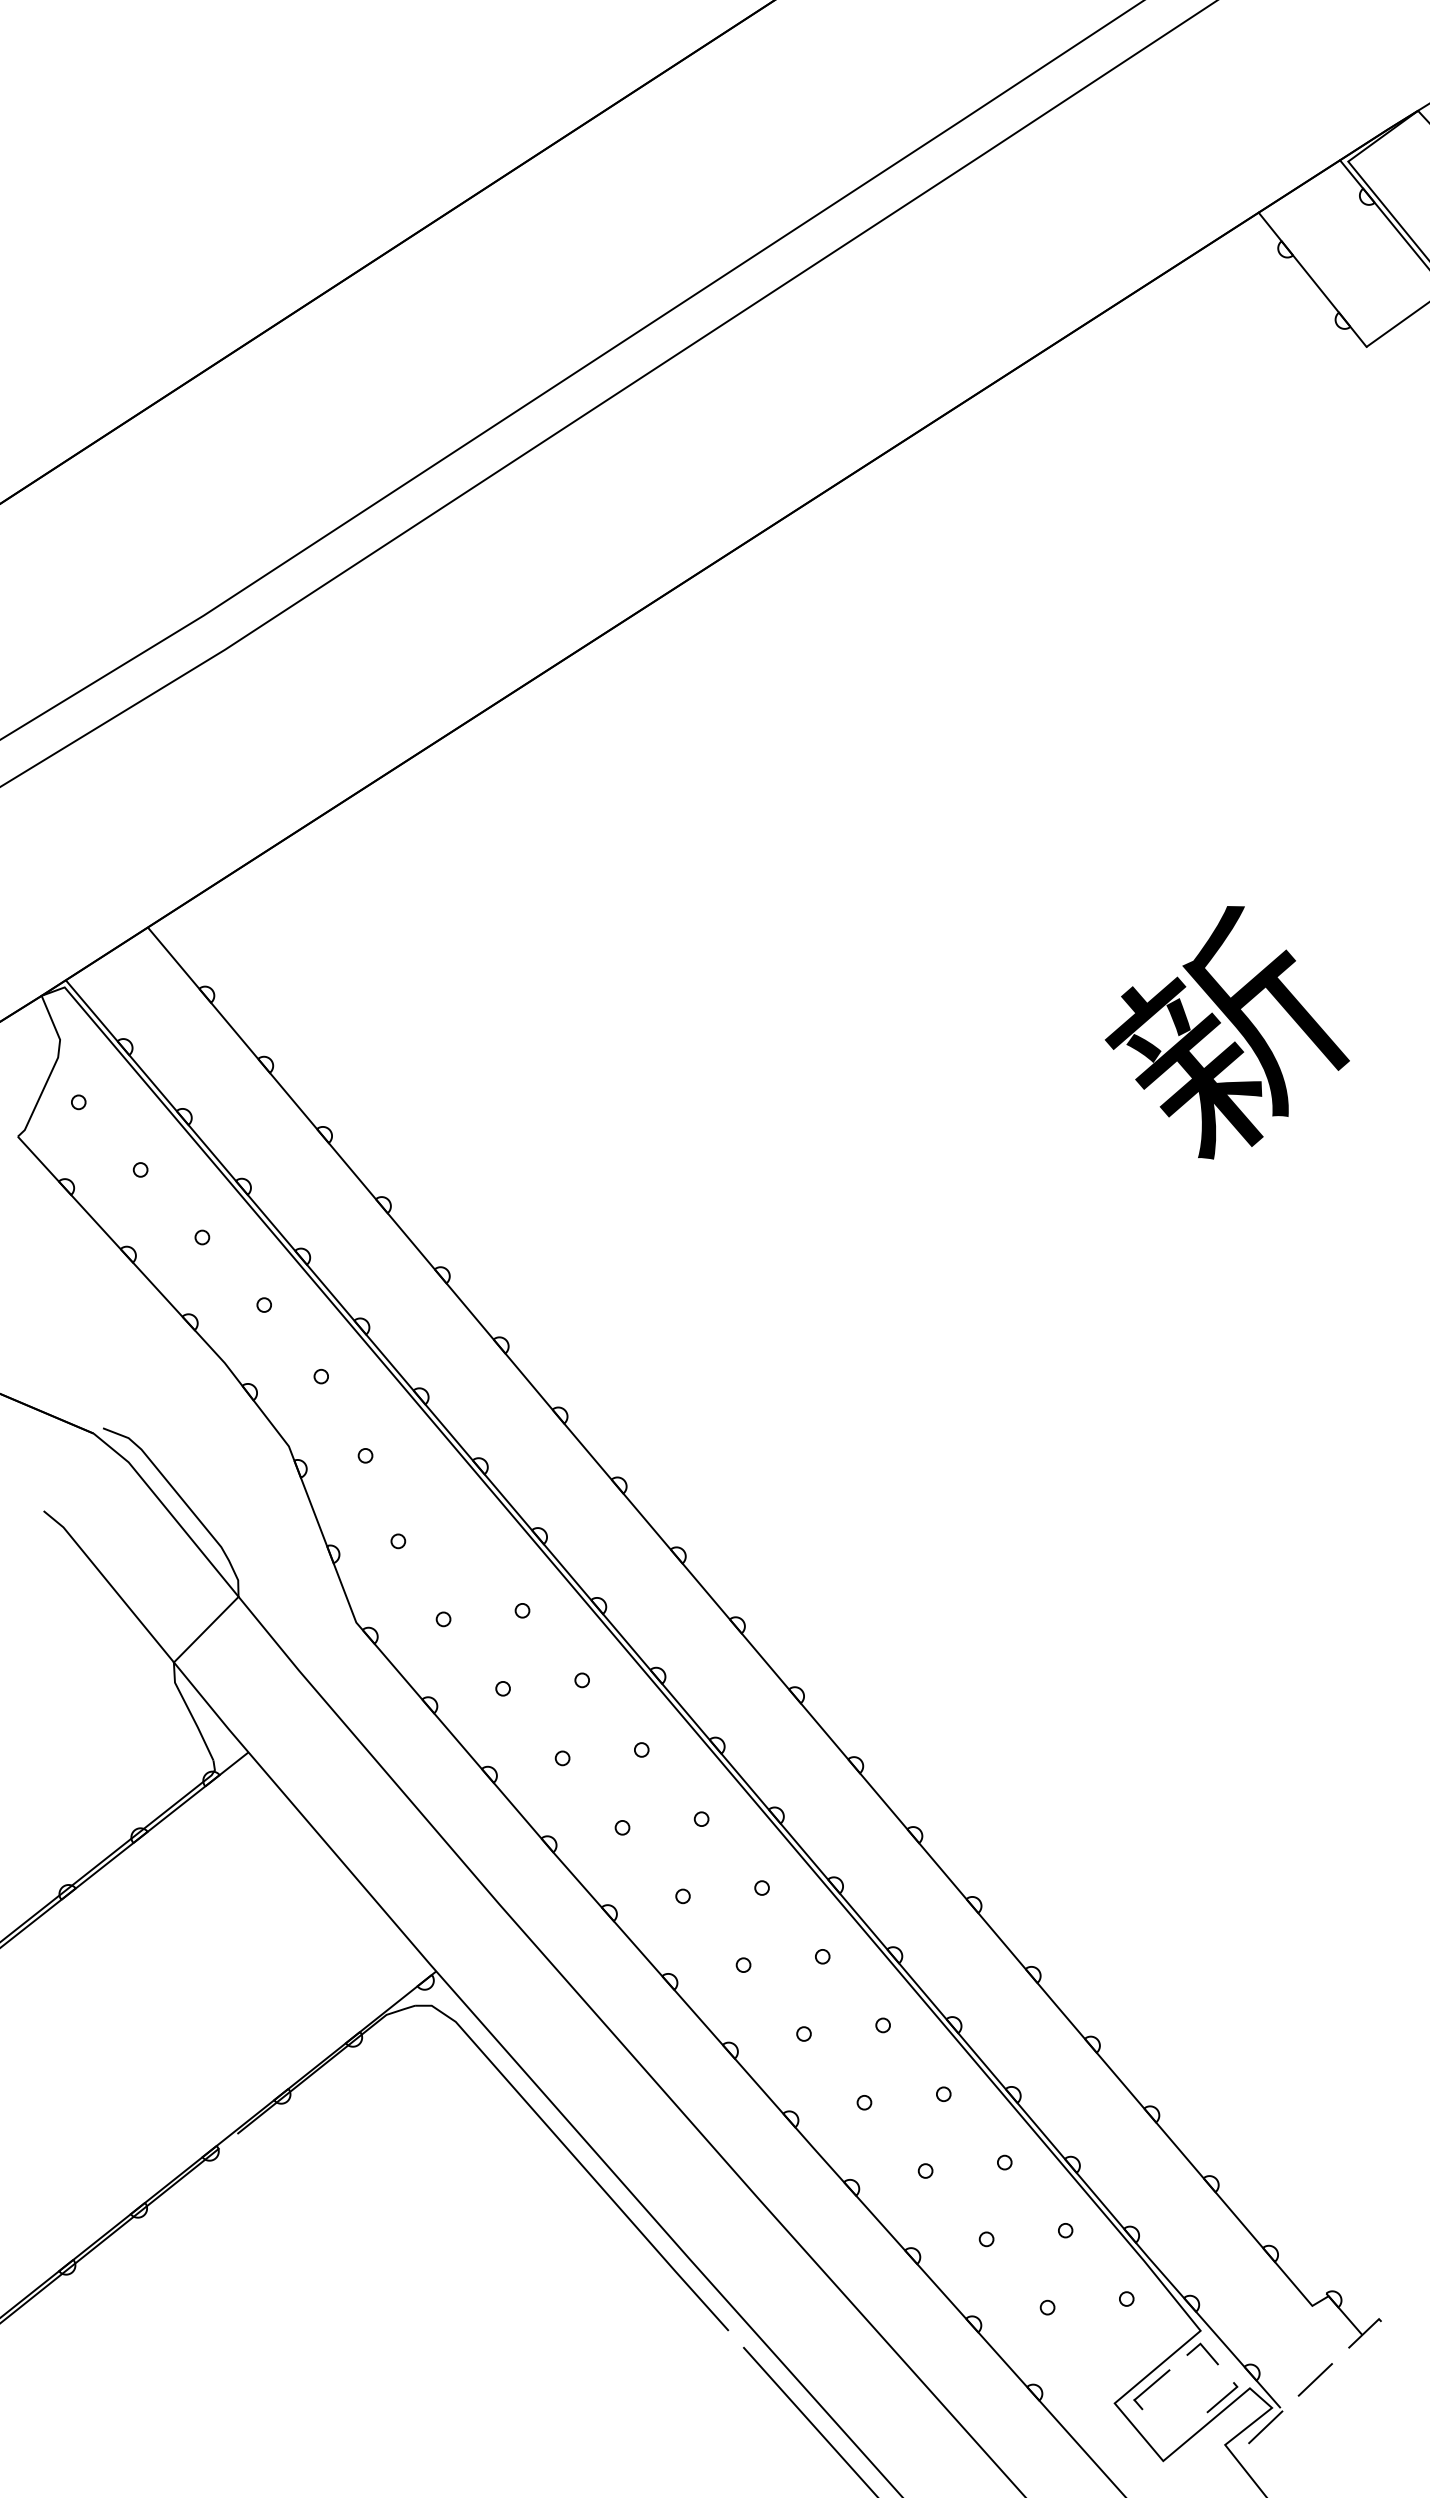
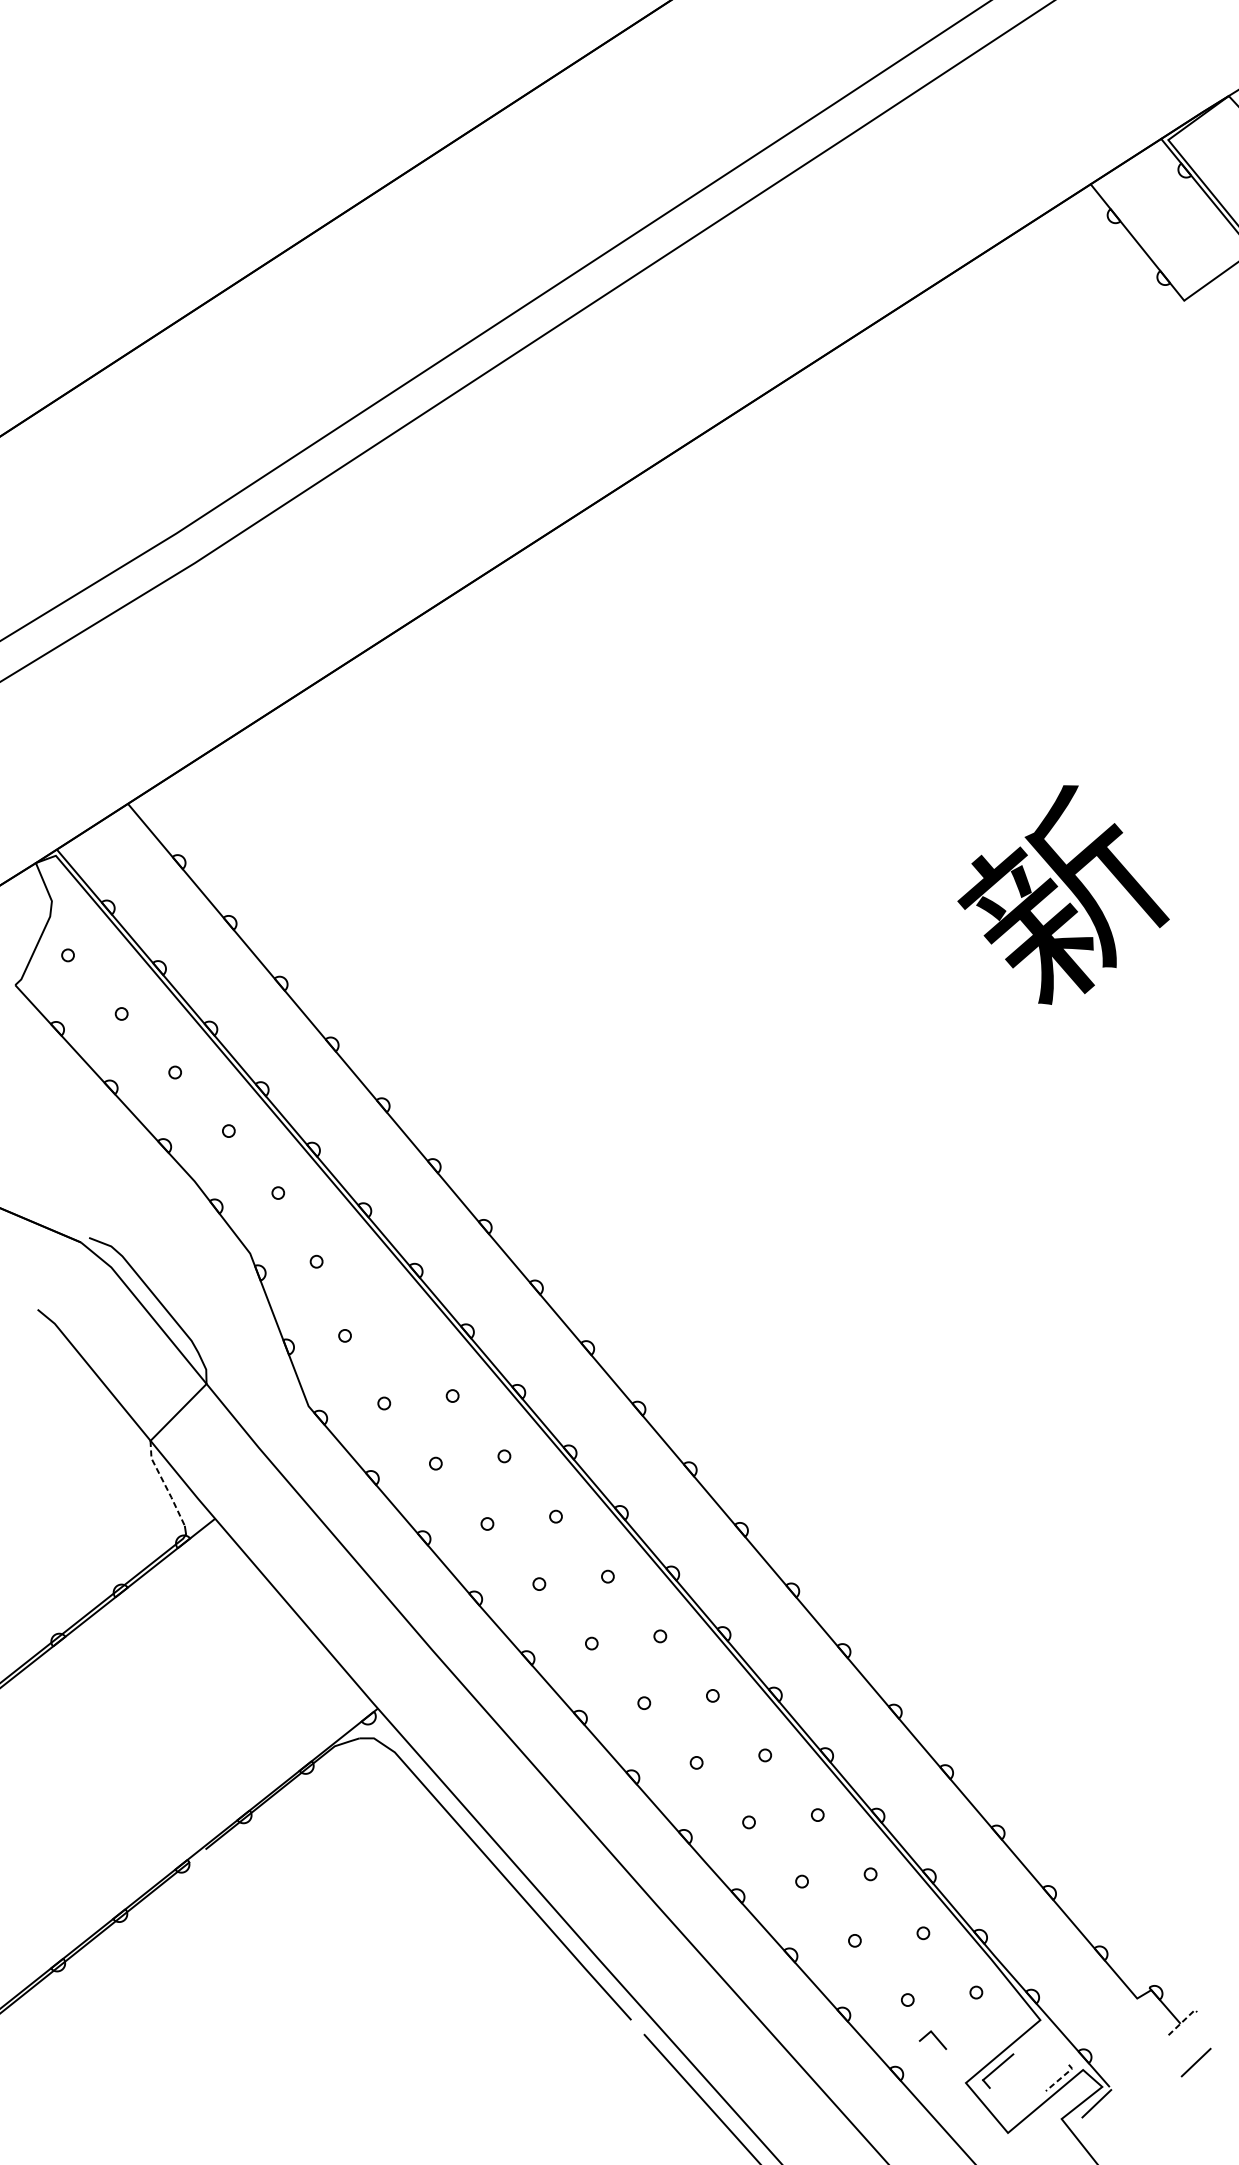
line: (190, 1712) -> (164, 1484), solid -> dashed
line: (1365, 2331) -> (1183, 2020), solid -> dashed
line: (1204, 2350) -> (934, 2037), moved
line: (1314, 2379) -> (1195, 2062), moved
line: (1224, 2397) -> (1061, 2077), solid -> dashed

